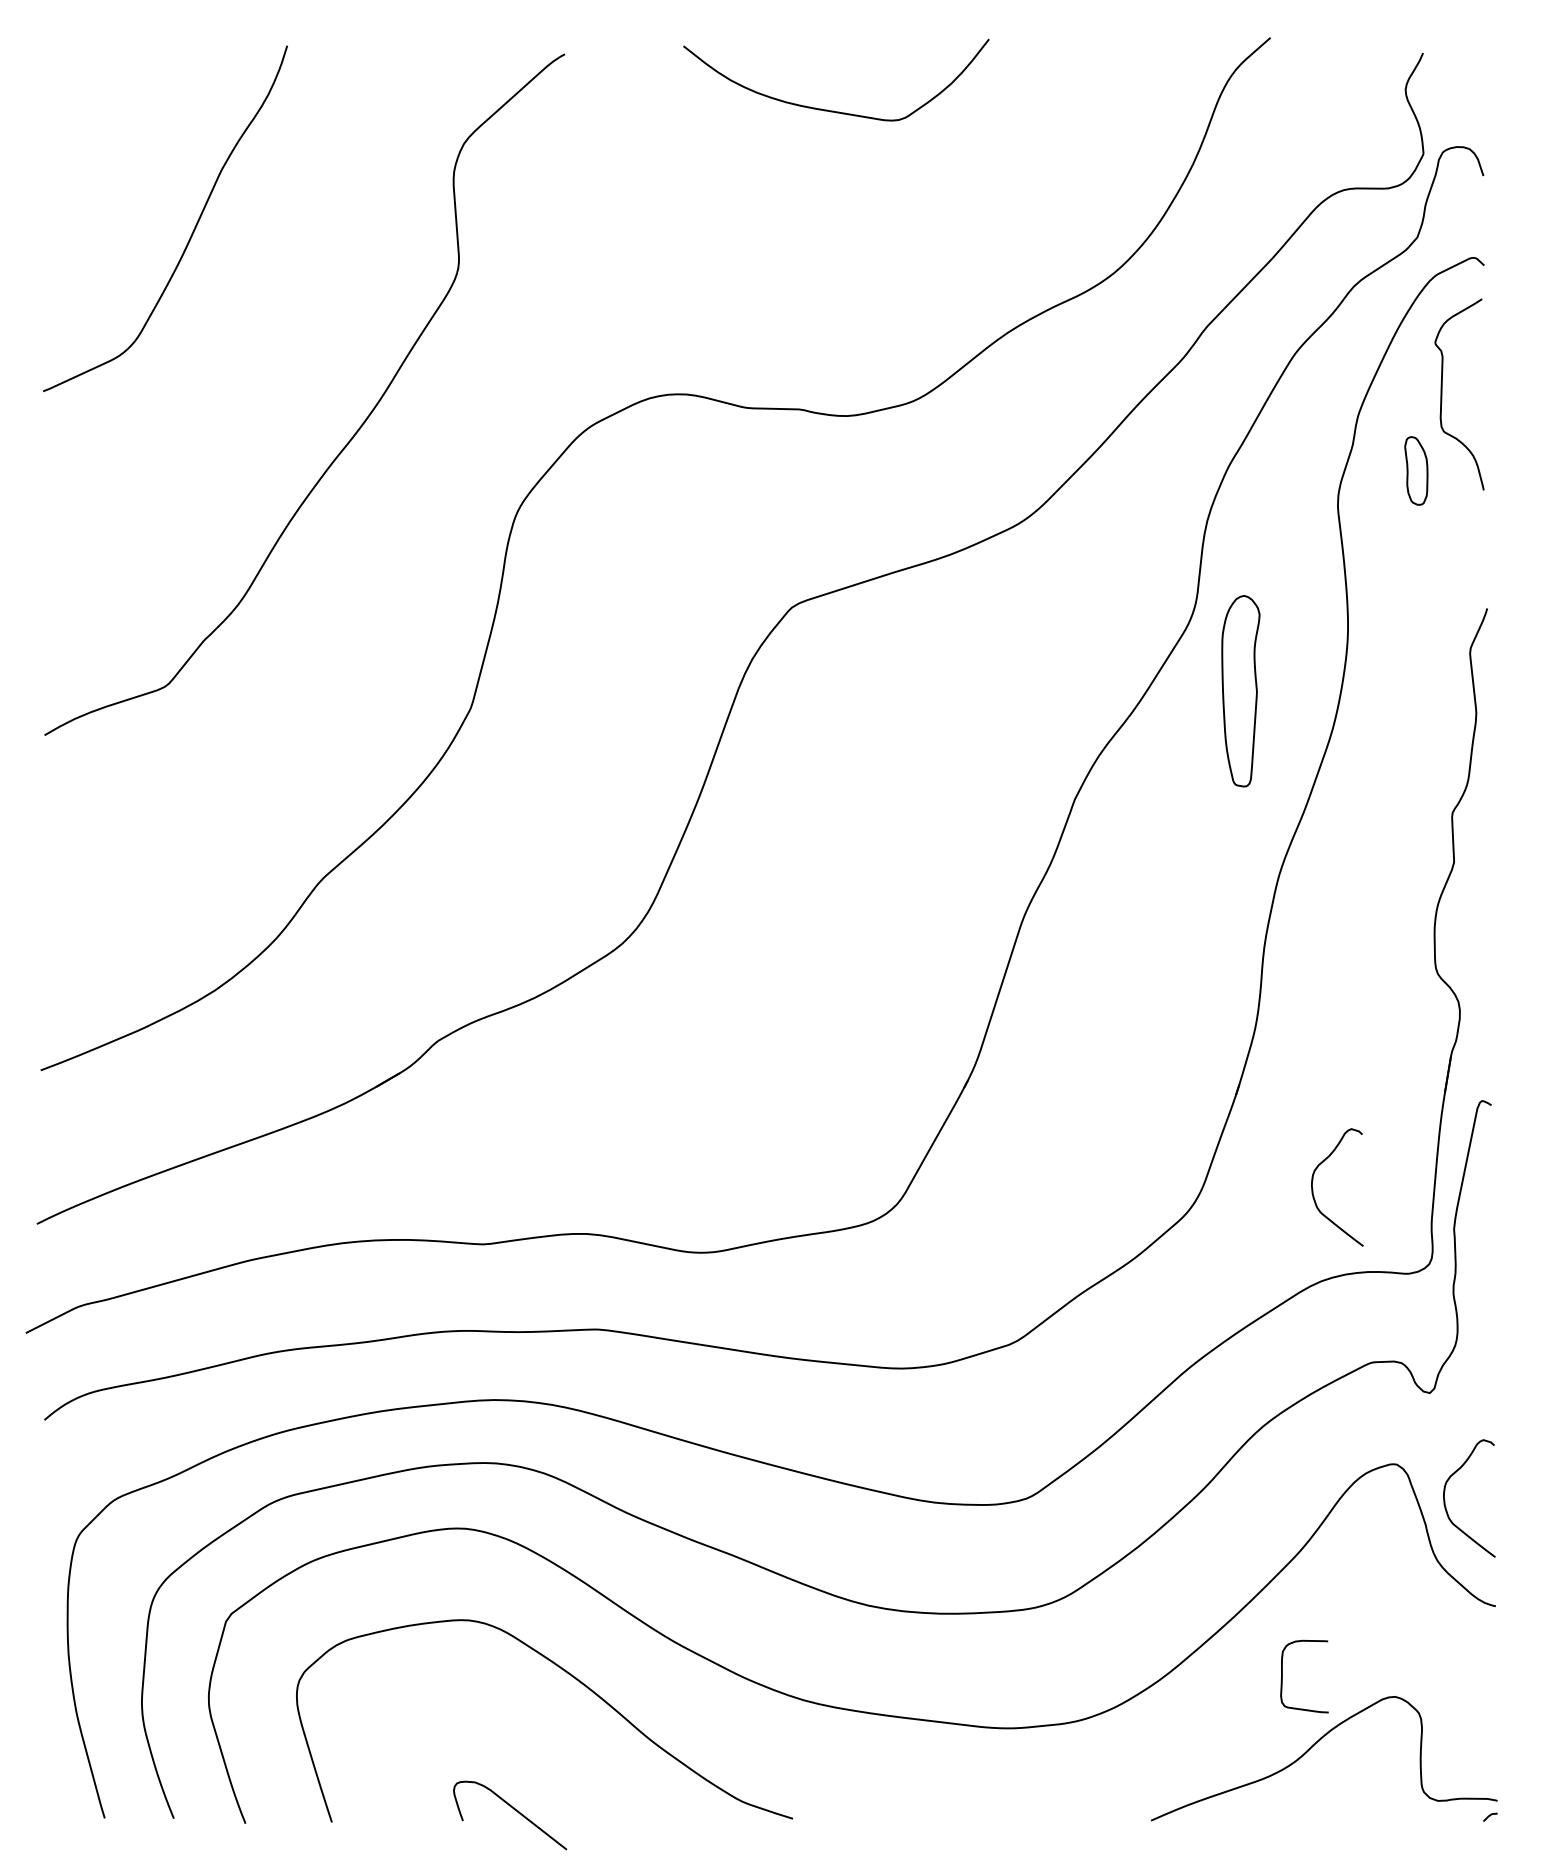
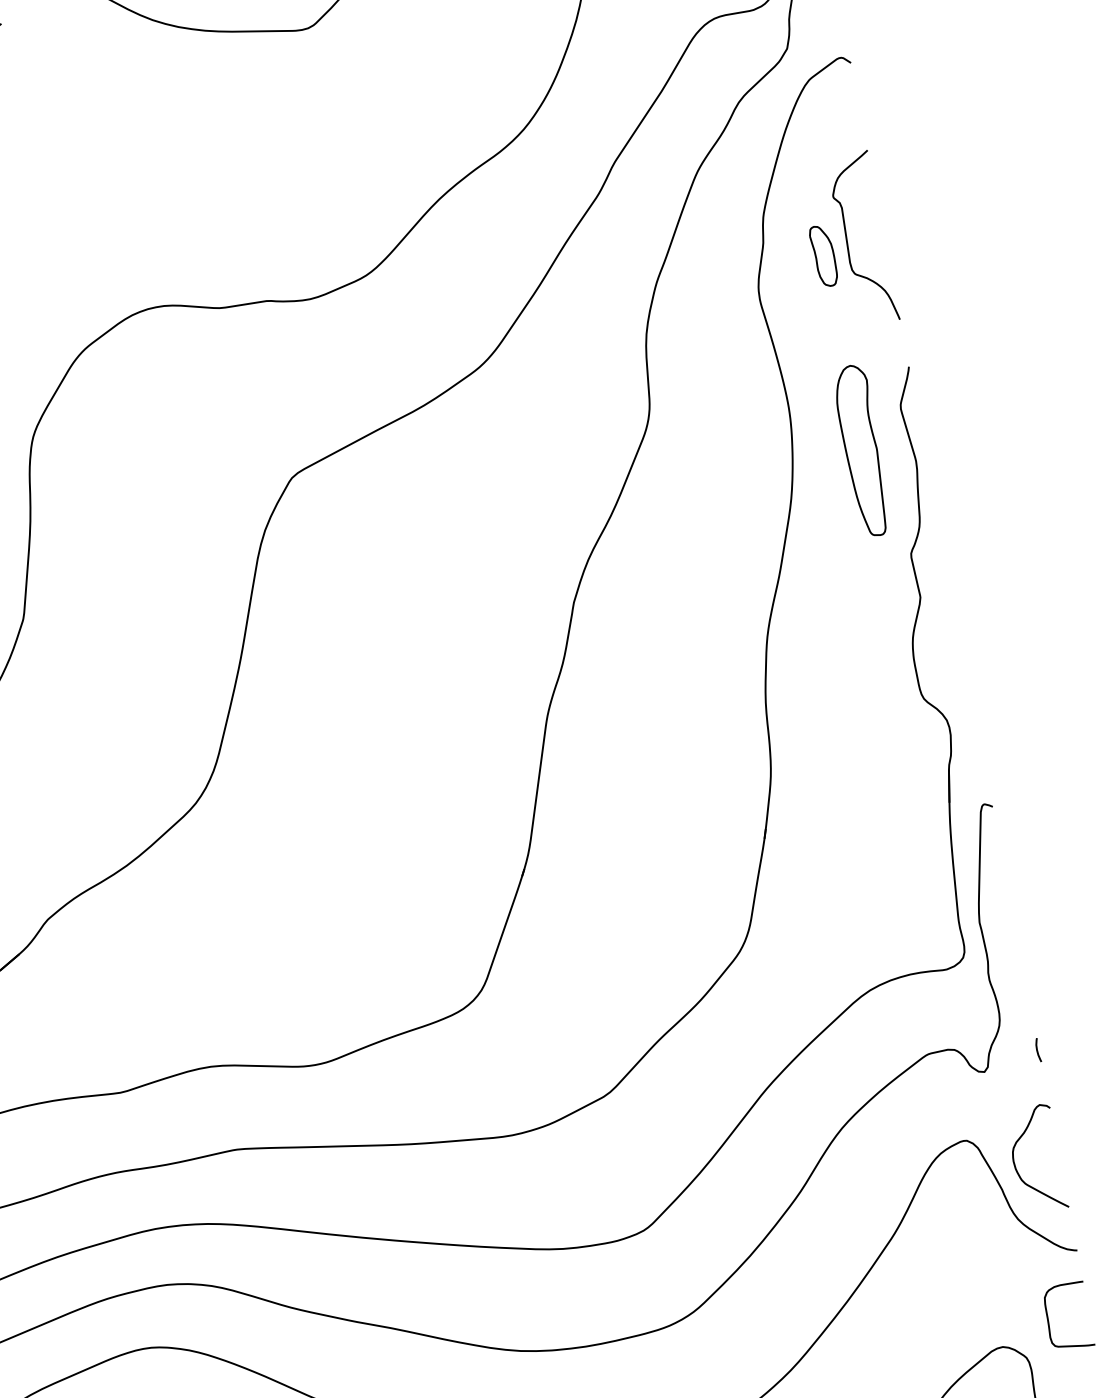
curve: (1442, 394) -> (847, 241), moved
part: (1240, 691) -> (862, 451), moved
curve: (1313, 1189) -> (848, 910), removed
curve: (1492, 1379) -> (1037, 1049), added
curve: (1282, 1676) -> (1048, 1320), moved

